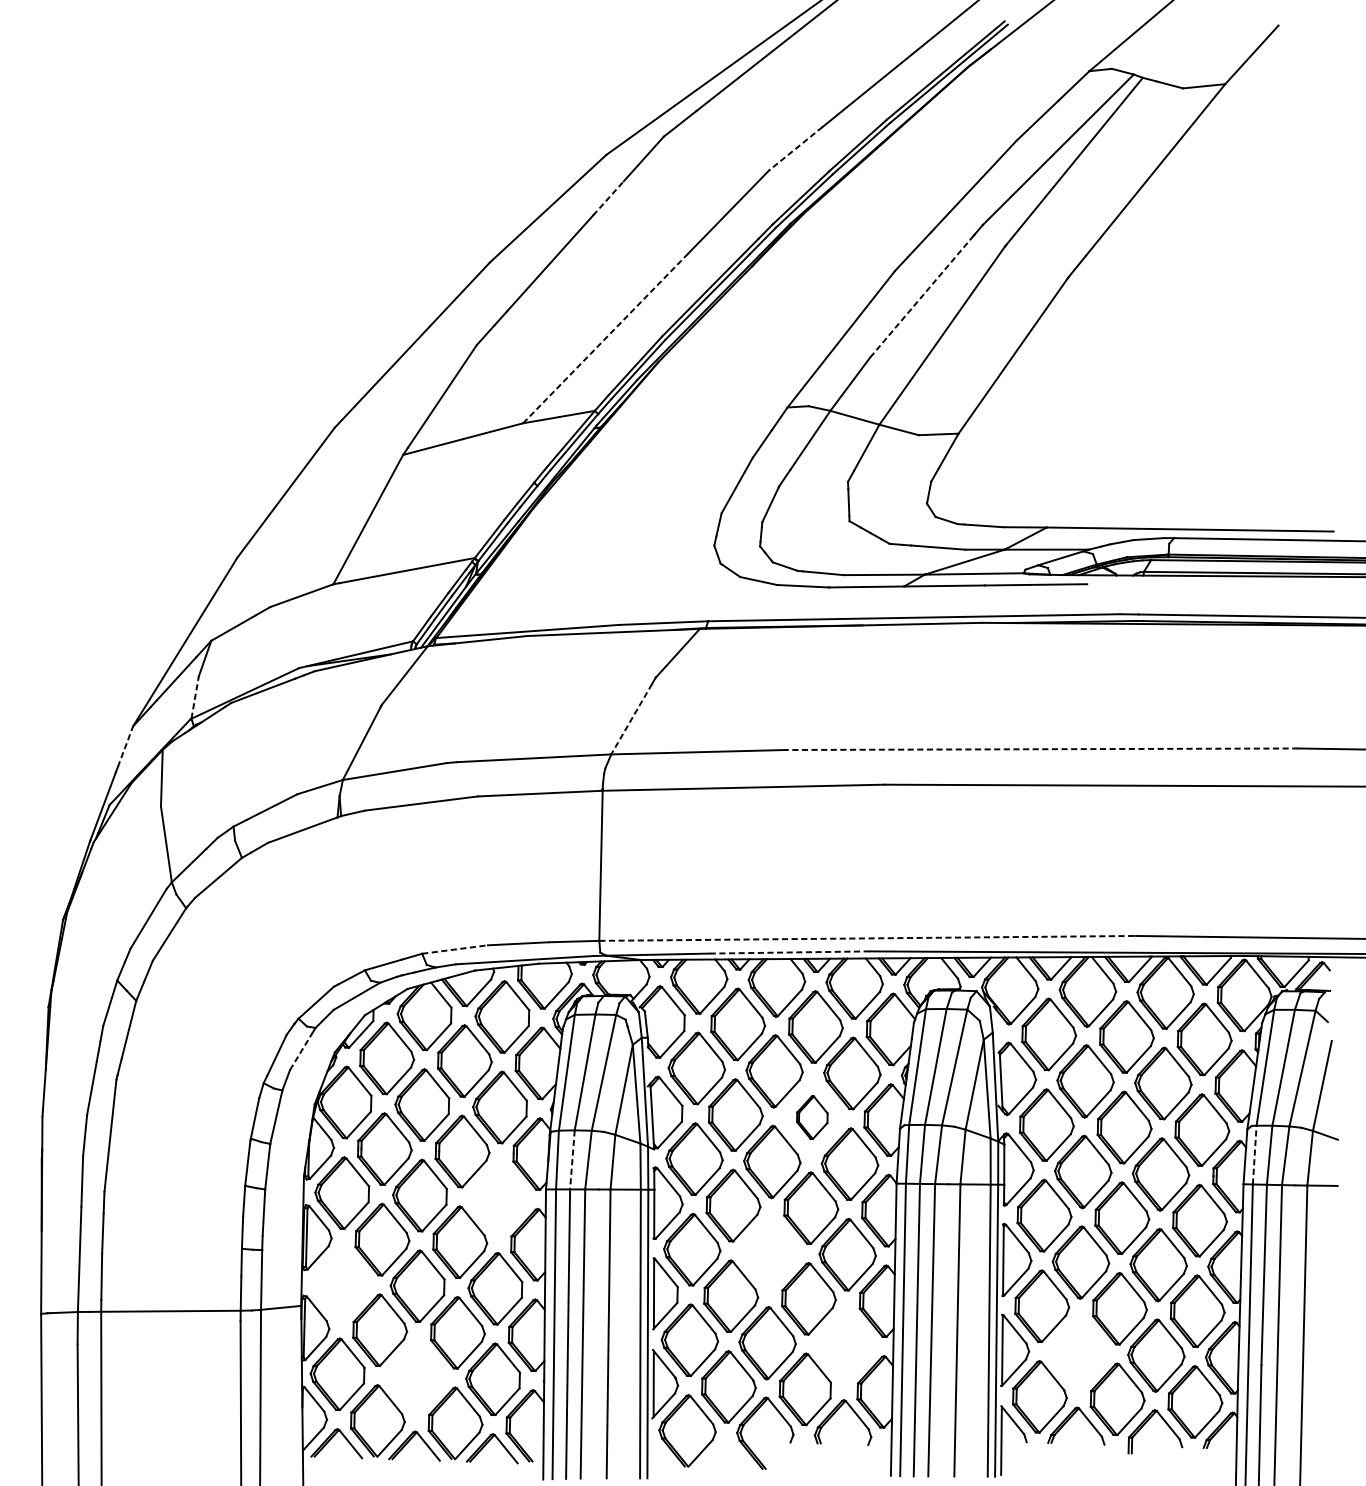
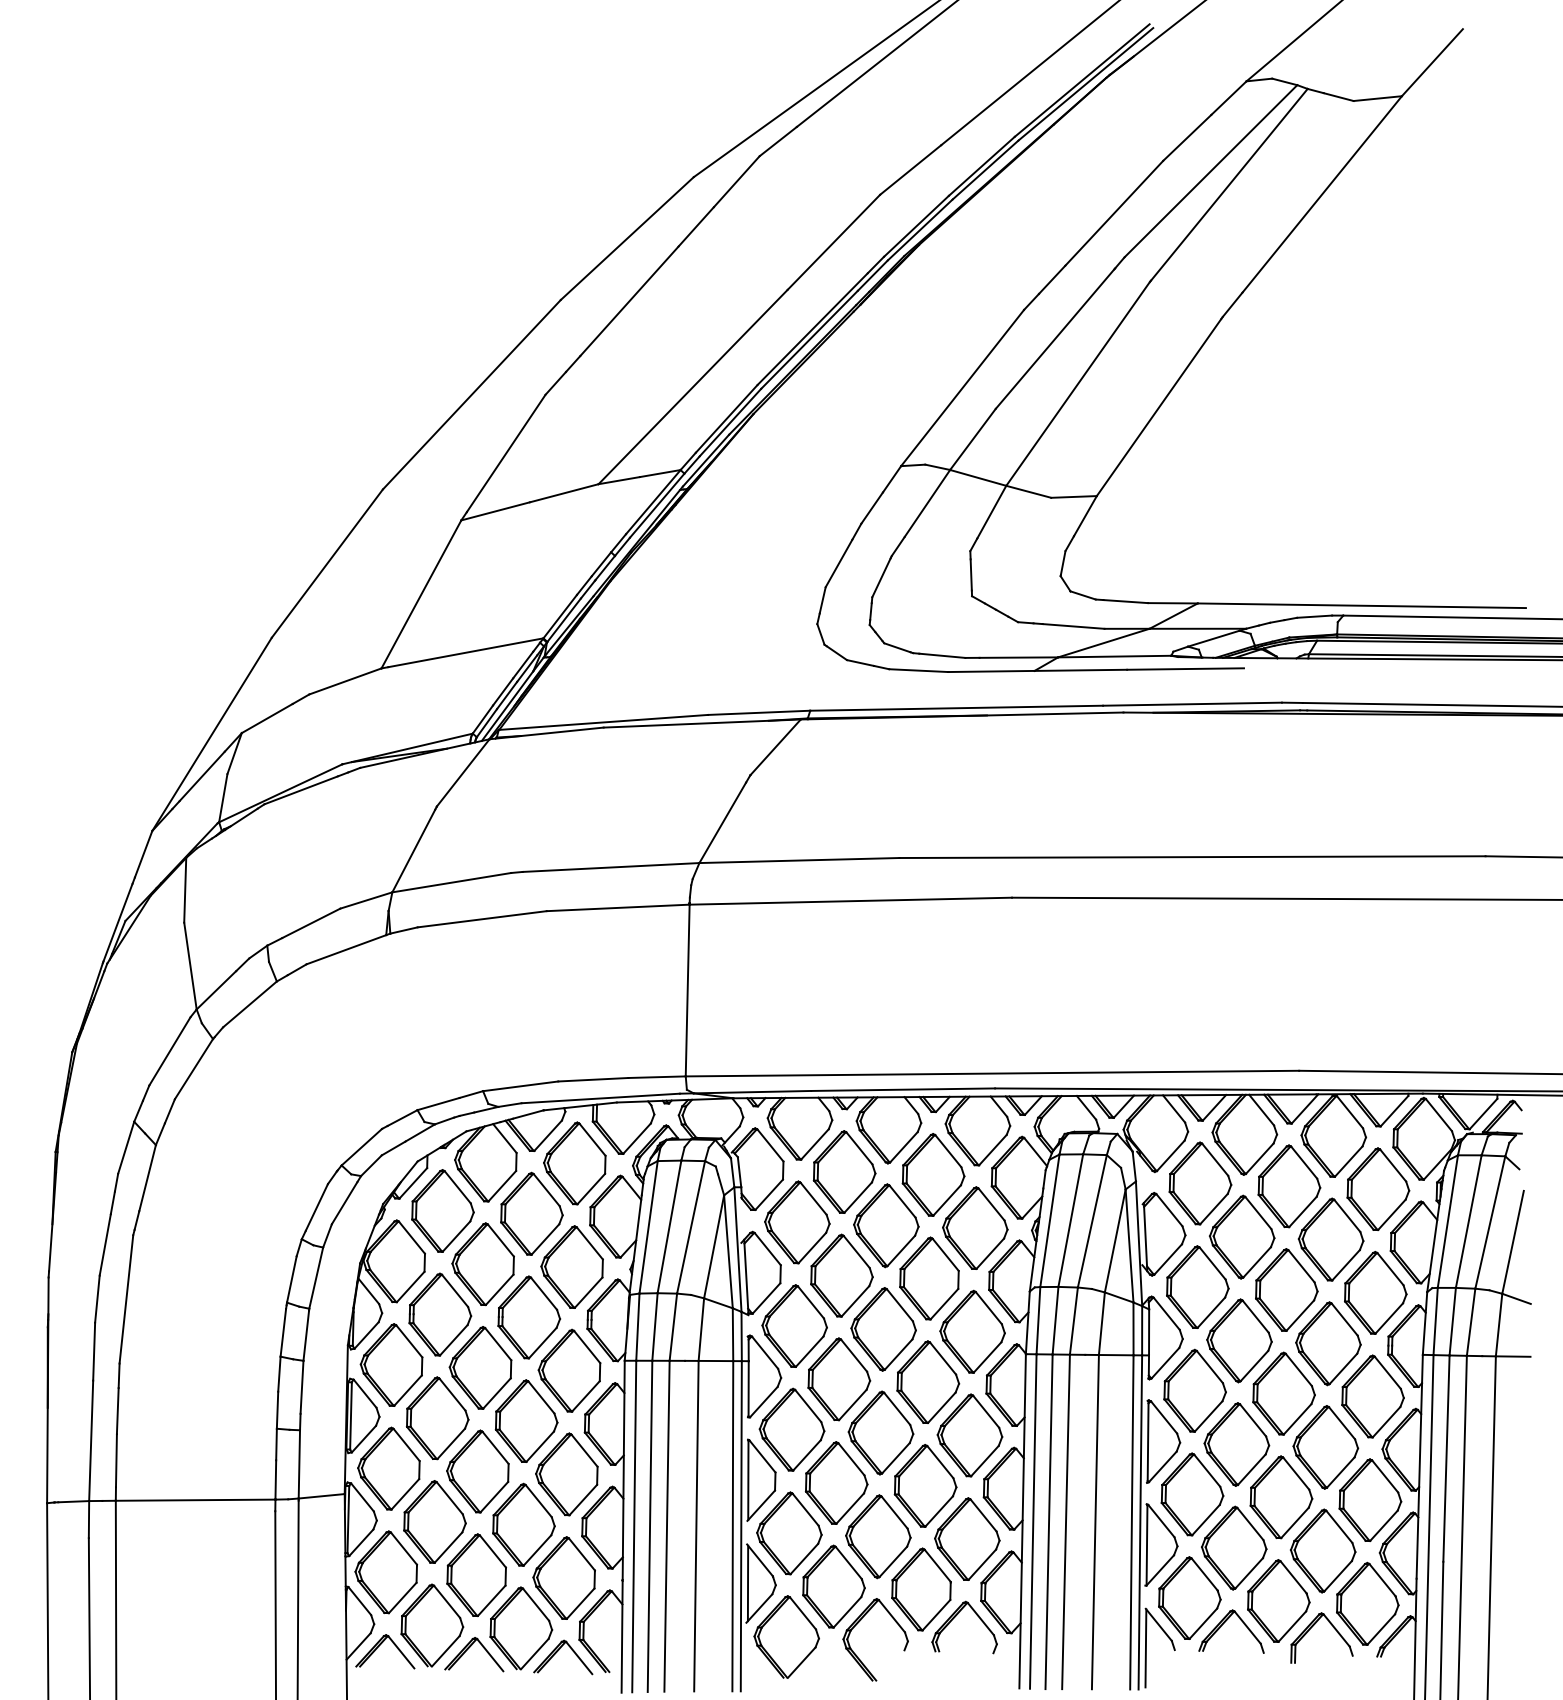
line: (795, 149) -> (910, 170), dashed -> solid
line: (608, 198) -> (696, 226), dashed -> solid
line: (922, 296) -> (1055, 339), dashed -> solid
line: (606, 338) -> (693, 387), dashed -> solid
line: (195, 697) -> (223, 797), dashed -> solid
line: (631, 718) -> (722, 822), dashed -> solid
line: (125, 746) -> (143, 854), dashed -> solid
line: (1042, 749) -> (1192, 857), dashed -> solid
line: (867, 938) -> (992, 1073), dashed -> solid
line: (454, 949) -> (520, 1086), dashed -> solid
line: (789, 952) -> (903, 1089), dashed -> solid
line: (301, 1051) -> (344, 1203), dashed -> solid
part: (812, 1117) -> (929, 1278), size x1.67
line: (1254, 1155) -> (1435, 1321), dashed -> solid
line: (572, 1160) -> (654, 1327), dashed -> solid
part: (497, 1197) -> (569, 1370), added
part: (769, 1252) -> (880, 1432), added
part: (339, 1283) -> (388, 1468), added
part: (845, 1344) -> (967, 1538), added
part: (1078, 1352) -> (1234, 1547), added
part: (416, 1377) -> (476, 1575), added

